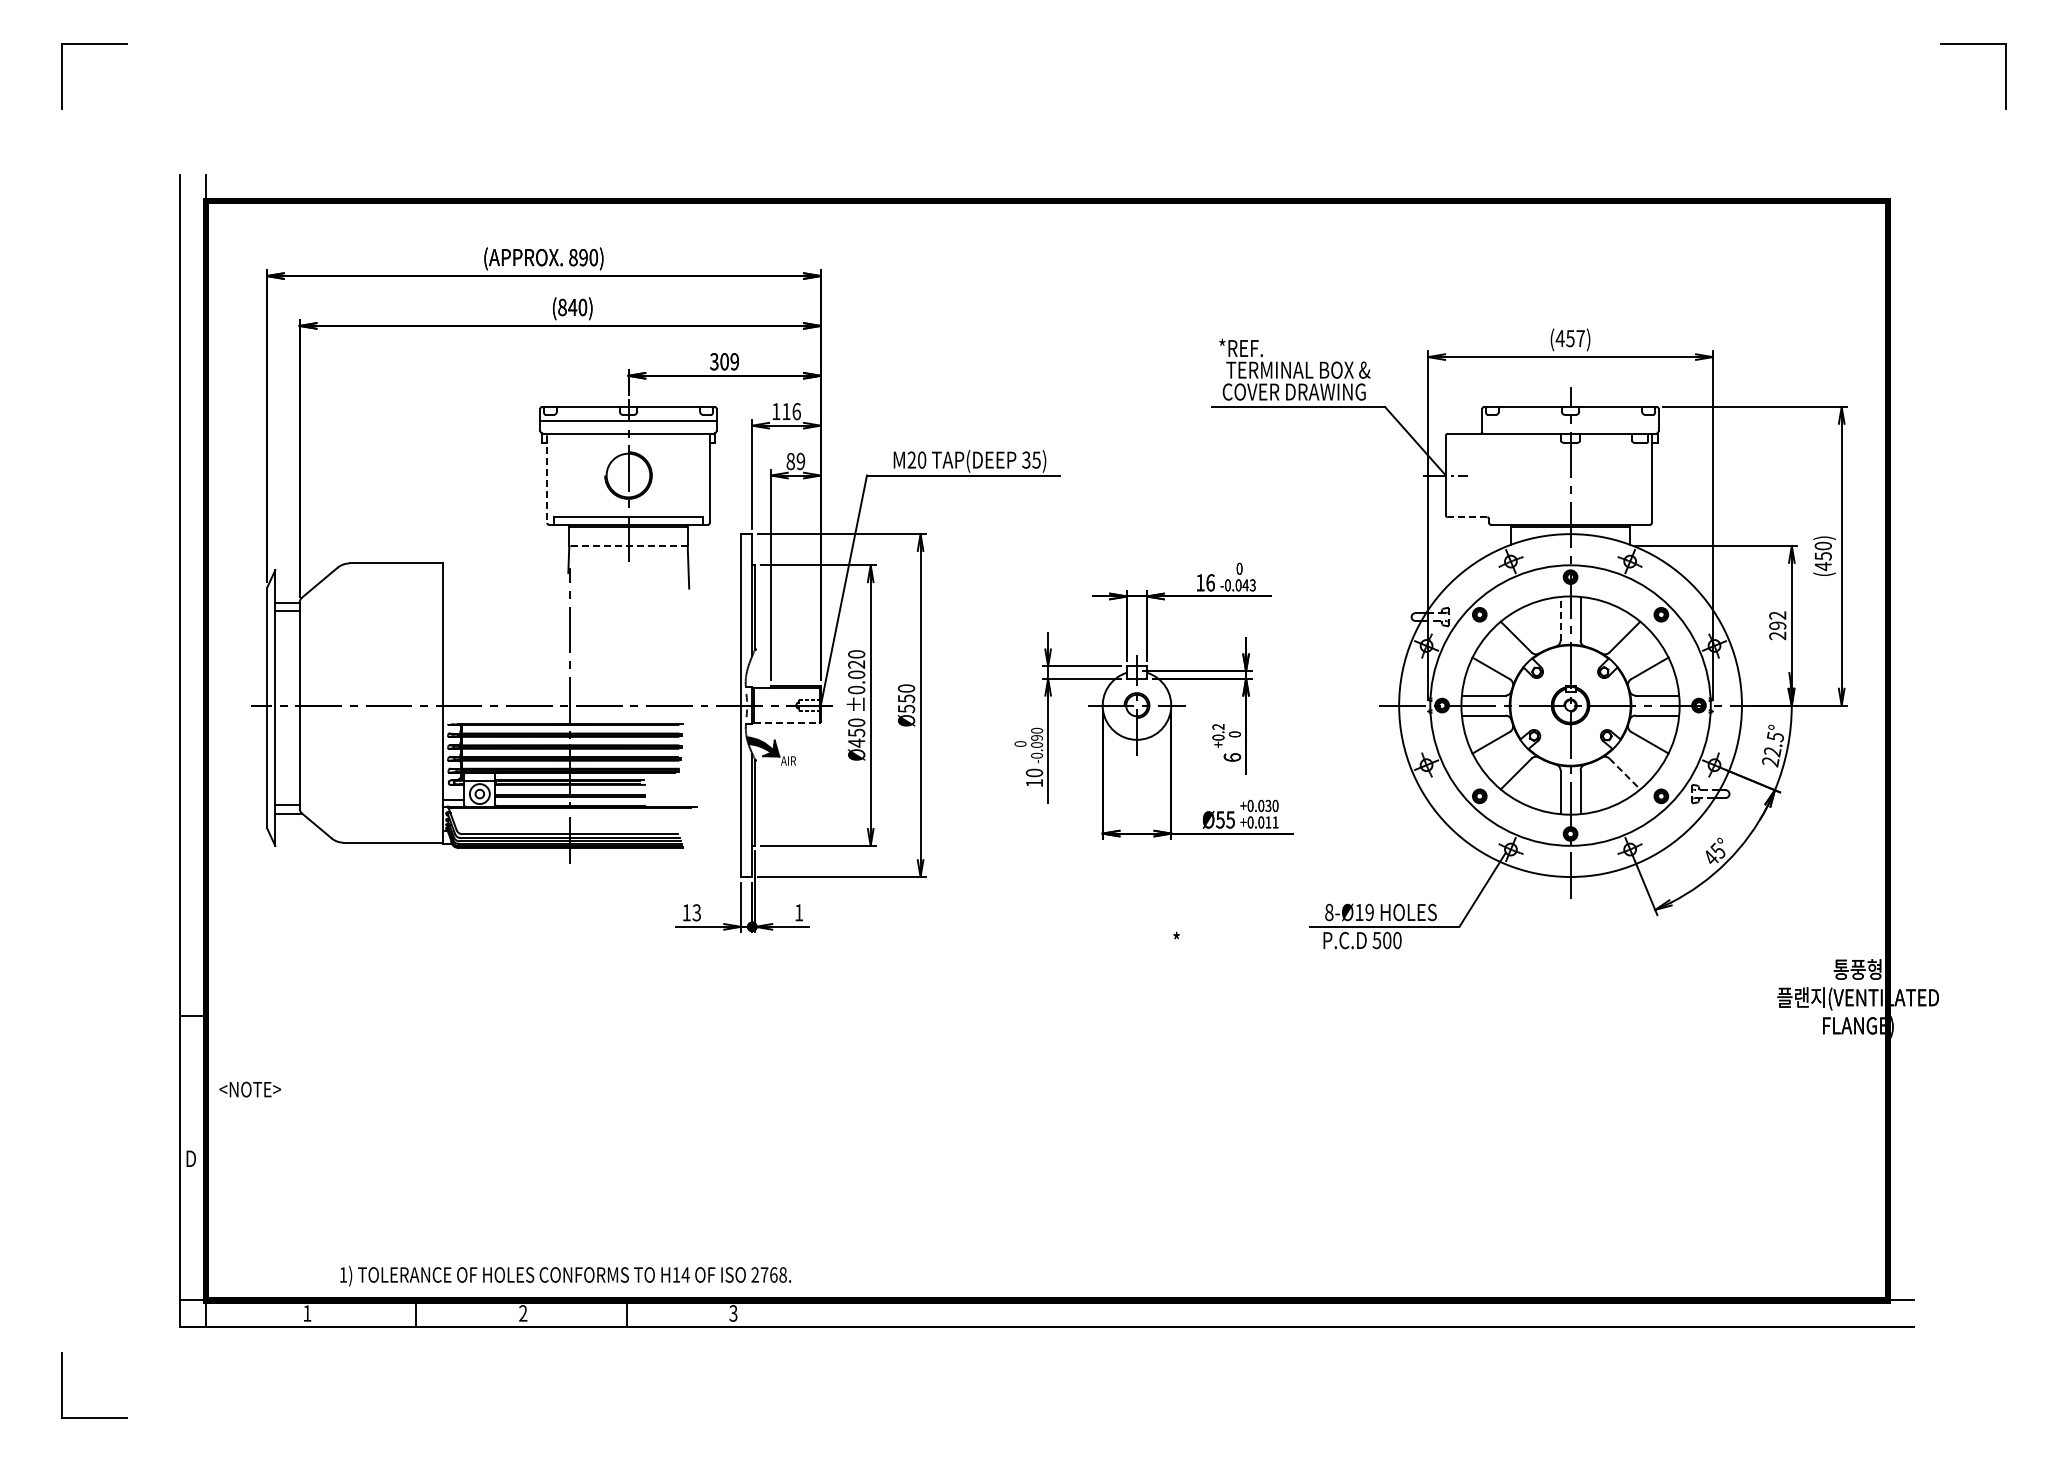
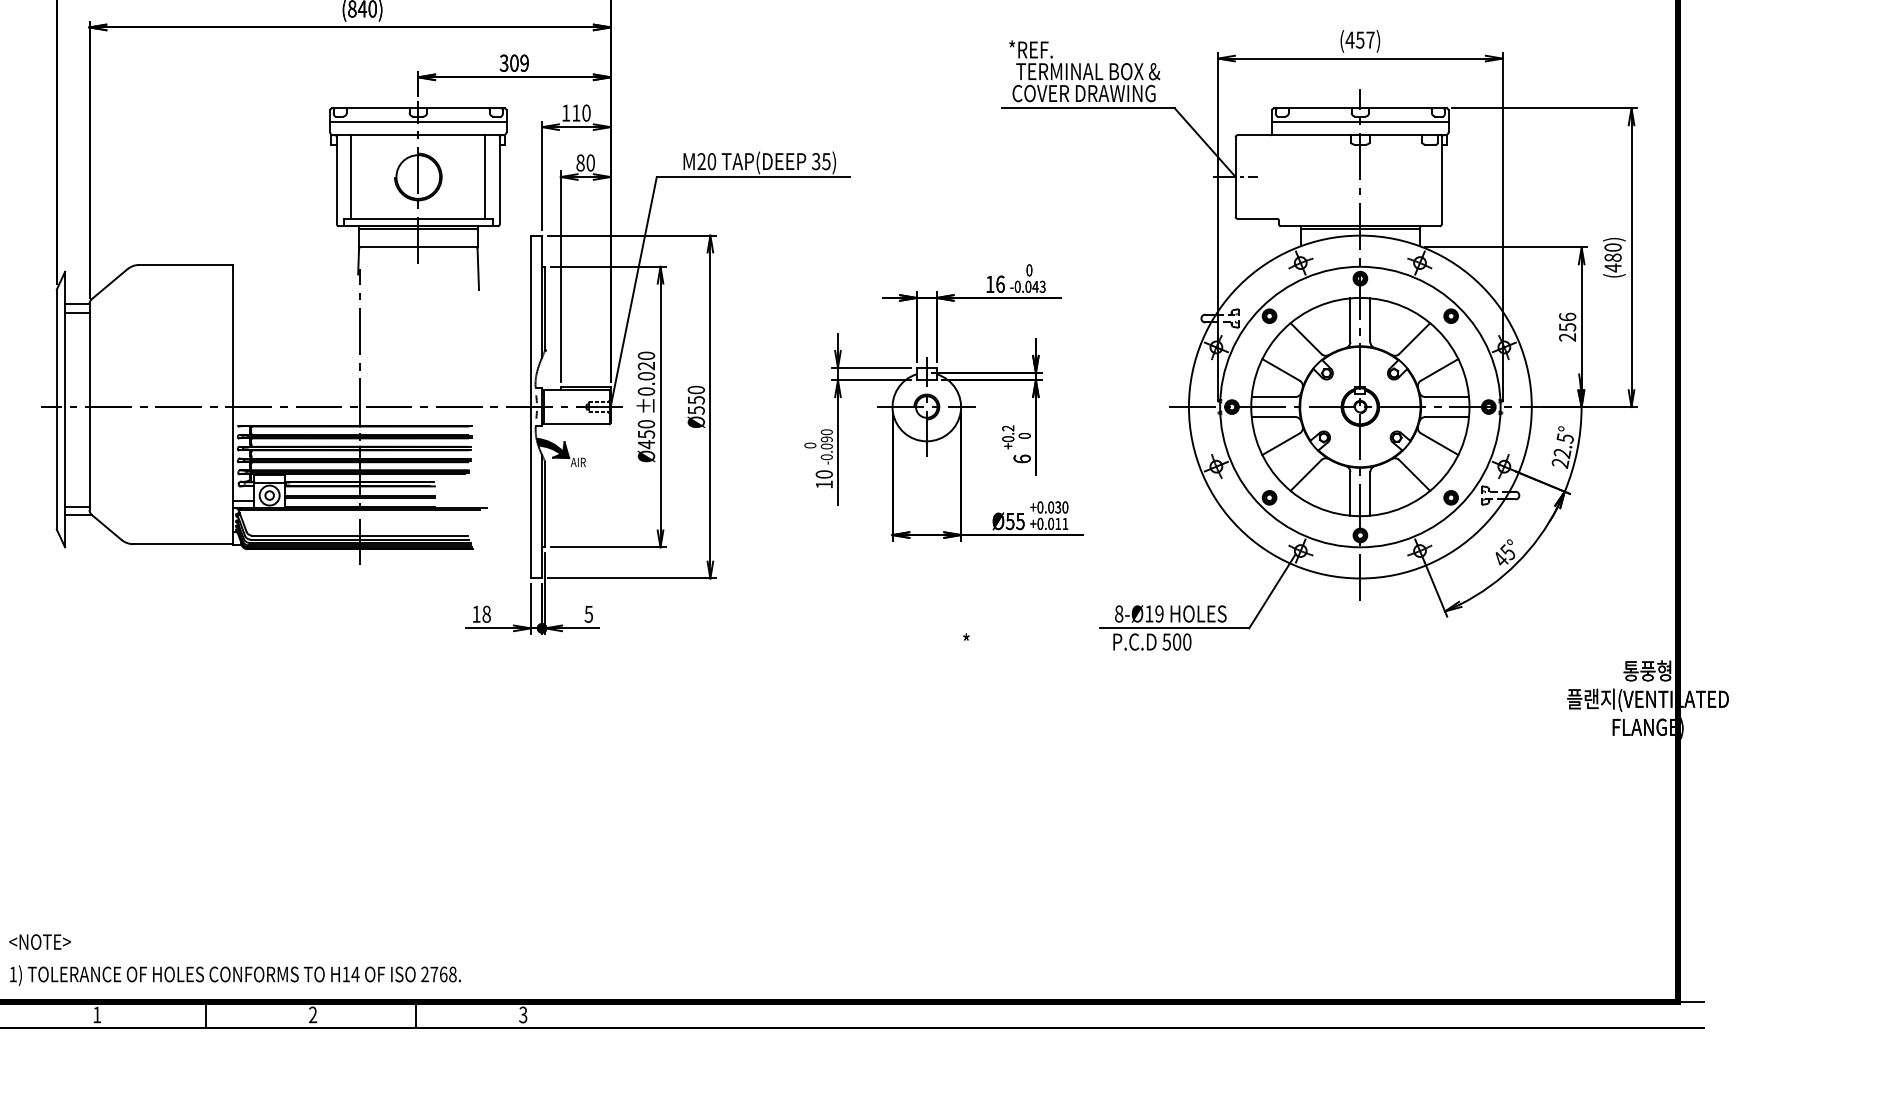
text: (796, 411) -> (586, 112), 116 -> 110
line: (1570, 420) -> (1360, 121), added
text: (800, 461) -> (590, 162), 89 -> 80
line: (561, 475) -> (351, 176), added
line: (695, 475) -> (485, 176), added
line: (547, 479) -> (337, 180), dashed -> solid
line: (1467, 517) -> (1257, 218), dashed -> solid
line: (628, 546) -> (418, 247), dashed -> solid
text: (1822, 556) -> (1612, 257), (450) -> (480)
line: (1560, 618) -> (1350, 319), dashed -> solid
text: (1777, 620) -> (1567, 321), 292 -> 256
line: (787, 722) -> (577, 423), dashed -> solid
line: (1624, 774) -> (1414, 475), dashed -> solid
text: (696, 912) -> (486, 613), 13 -> 18
text: (798, 912) -> (588, 613), 1 -> 5
text: (250, 1089) -> (40, 941), moved
text: (565, 1275) -> (235, 974), moved

